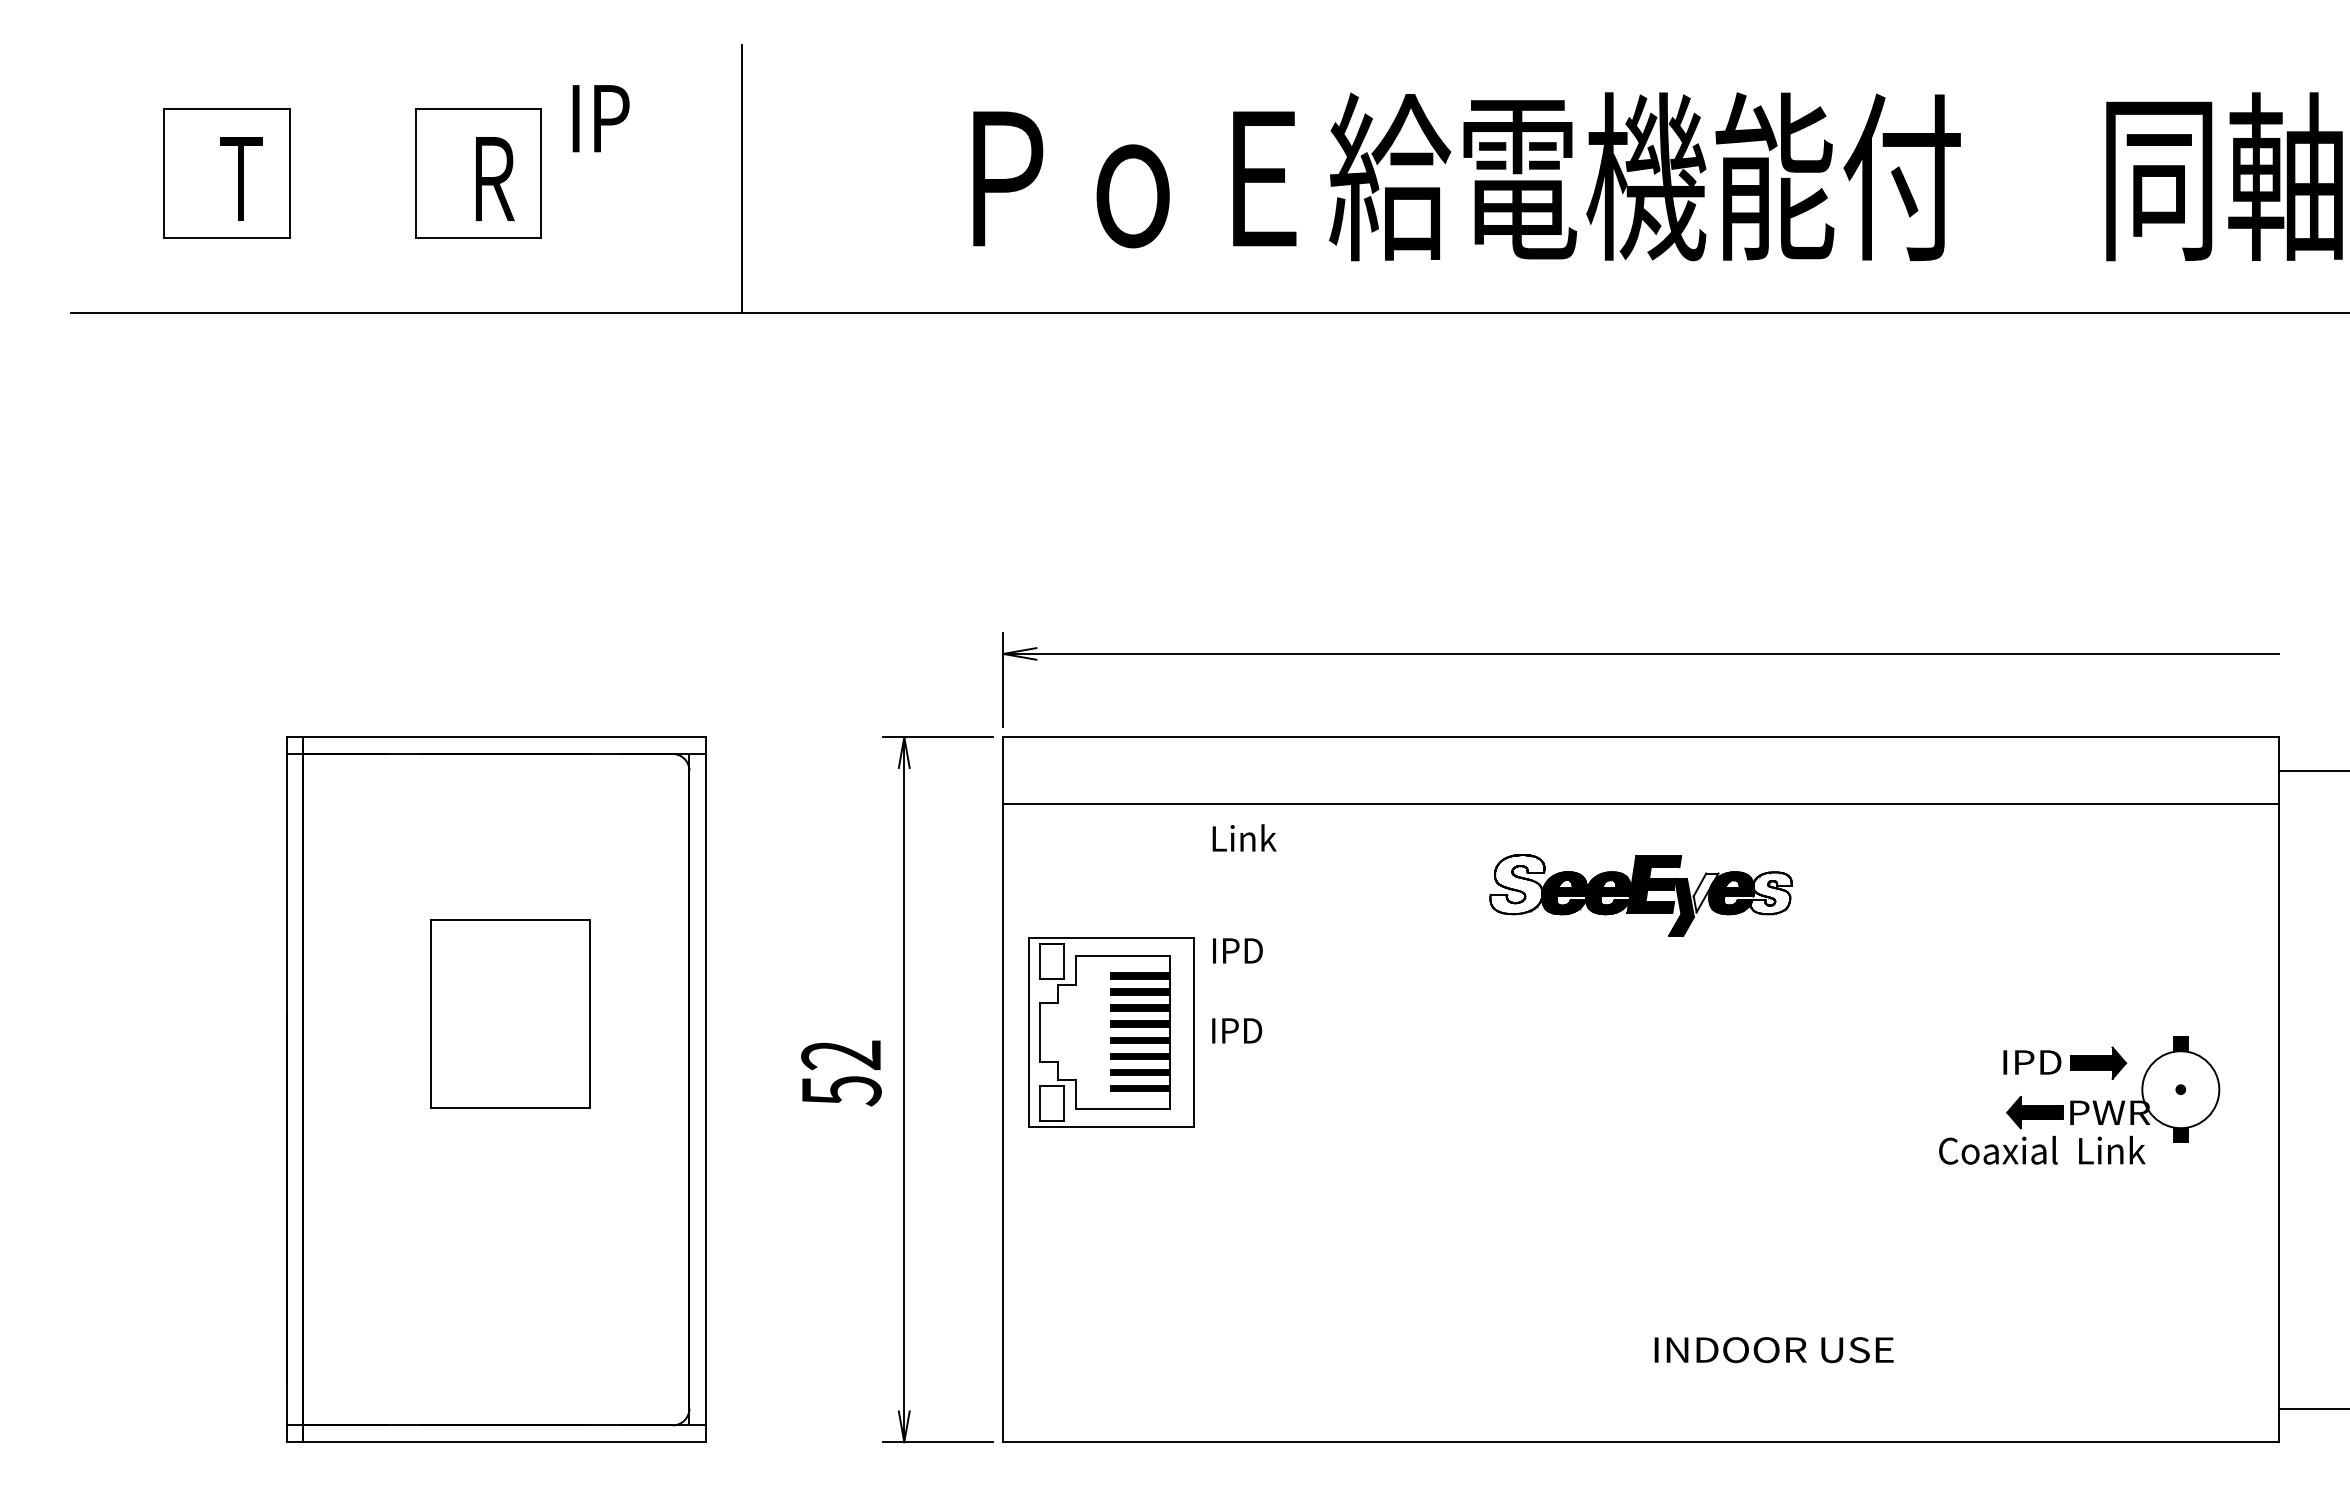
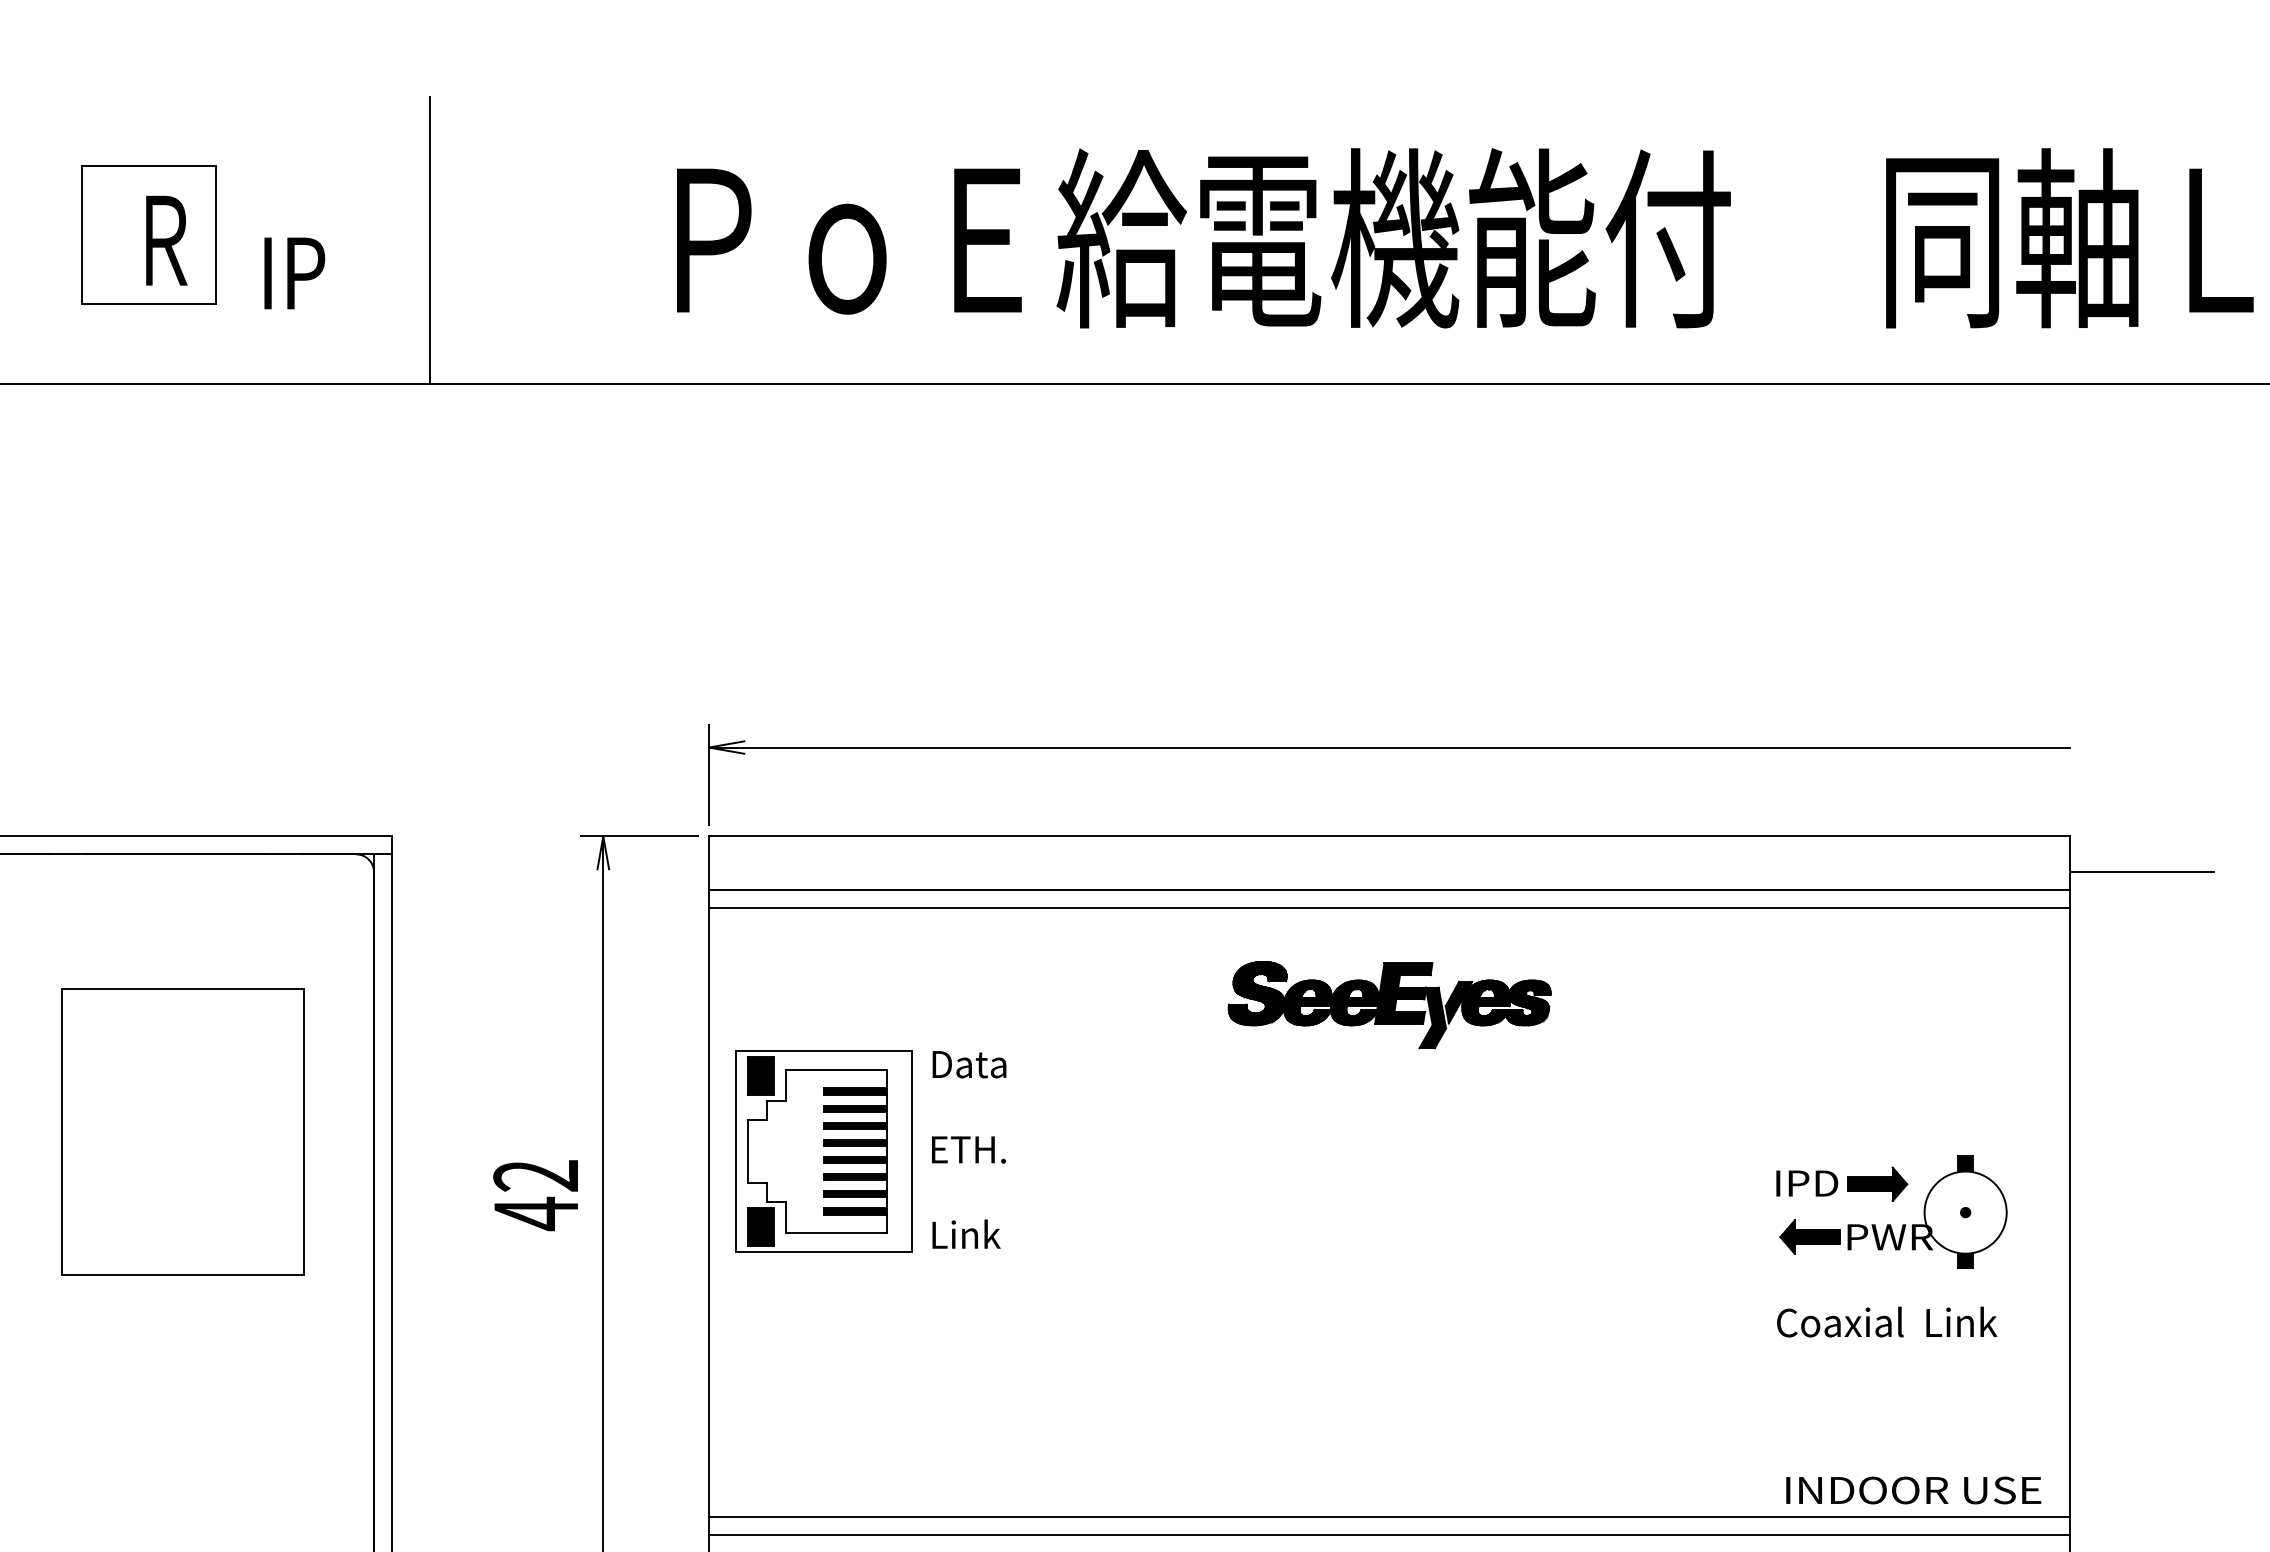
text: (600, 118) -> (294, 273), moved
line: (1641, 787) -> (1390, 890), added
text: (1244, 837) -> (966, 1233), moved
fill: (1517, 884) -> (1257, 993), added
fill: (1705, 892) -> (1458, 1002), added
fill: (1770, 893) -> (1527, 1003), added
text: (1248, 950) -> (970, 1064), IPD -> Data
fill: (1051, 961) -> (760, 1075), added
part: (510, 1013) -> (183, 1131), size x1.43
text: (1248, 1030) -> (970, 1149), IPD -> ETH.
text: (841, 1091) -> (536, 1214), 52 -> 42
fill: (1051, 1102) -> (760, 1226), added
text: (2042, 1149) -> (1887, 1321), moved
text: (1773, 1350) -> (1912, 1490), moved
line: (1641, 1375) -> (1390, 1517), added
line: (1641, 1391) -> (1390, 1534), added

